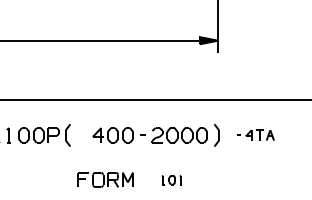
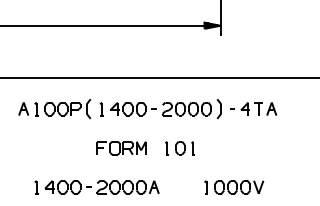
part: (255, 134) -> (253, 108), size x1.43
part: (82, 135) -> (101, 109), added
part: (171, 180) -> (179, 148), size x1.67

